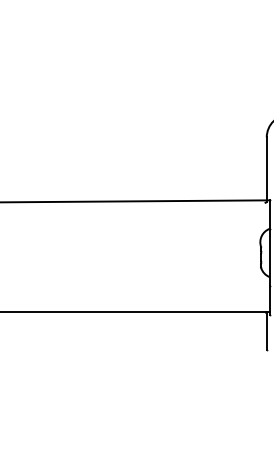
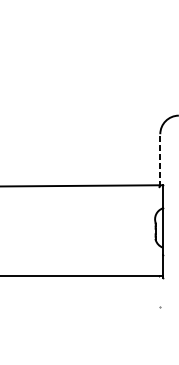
line: (266, 169) -> (160, 160), solid -> dashed
line: (266, 331) -> (160, 291), removed

